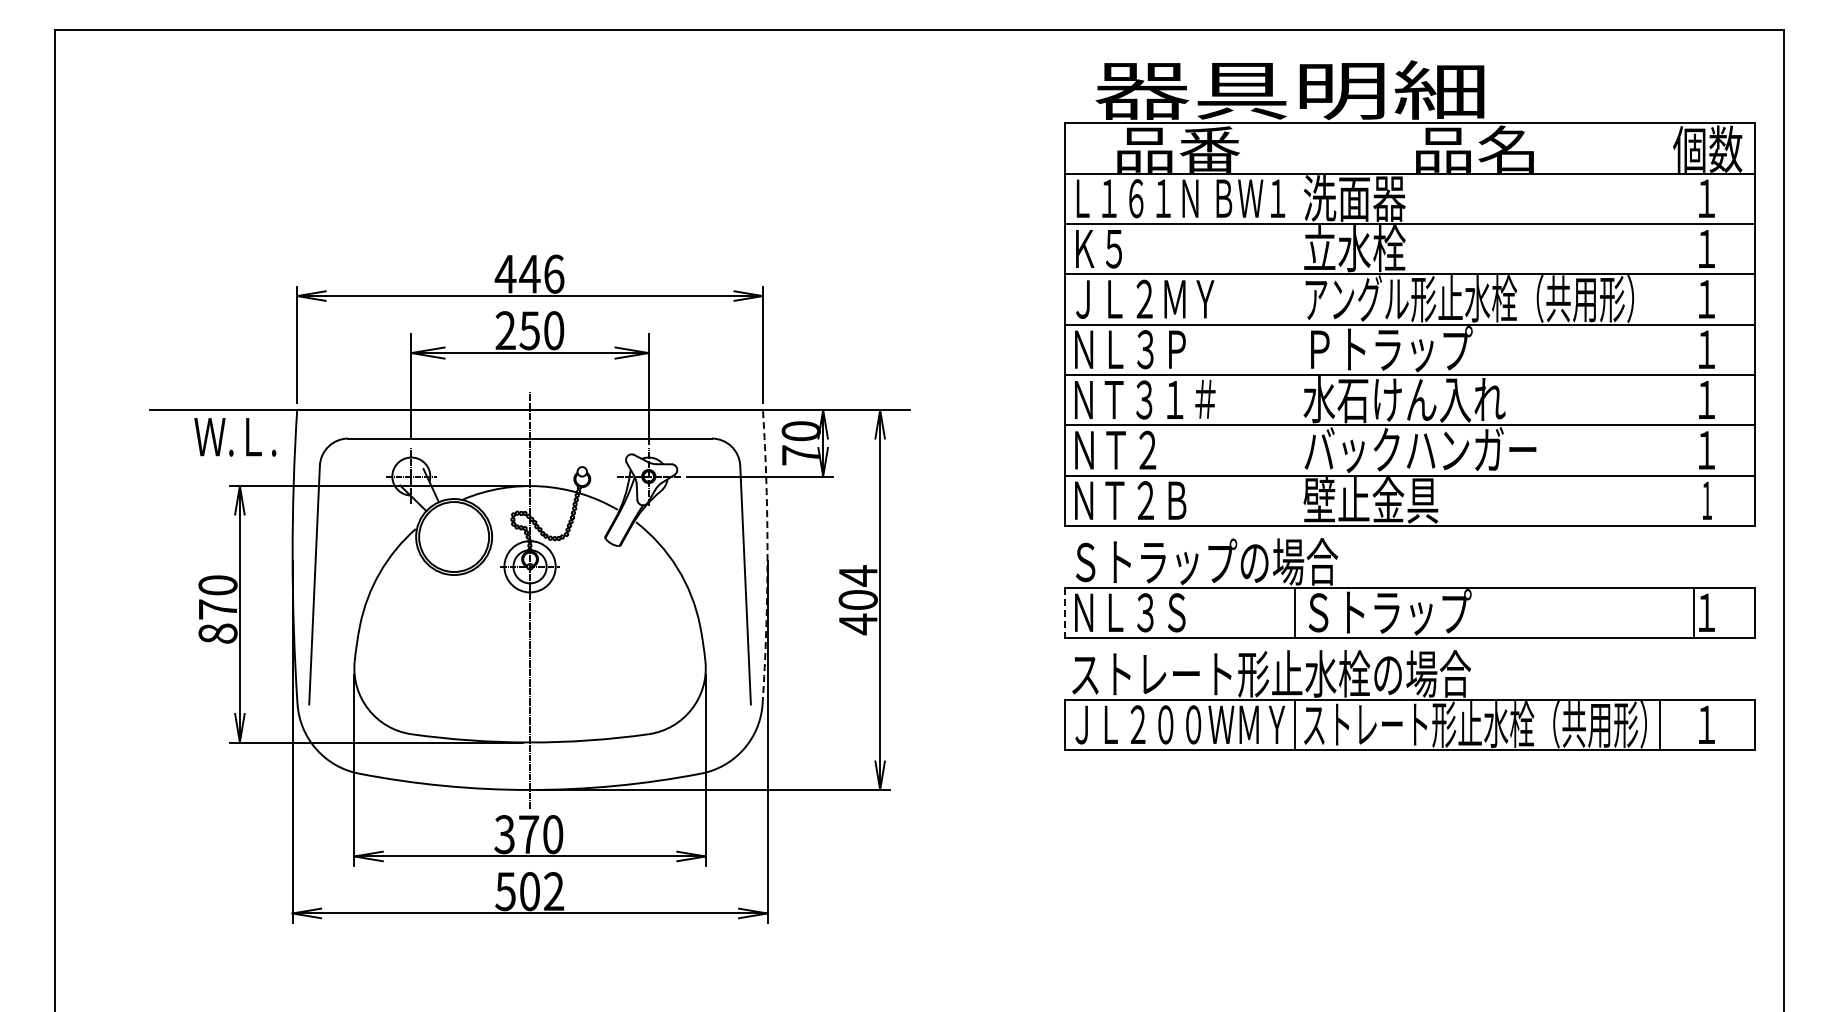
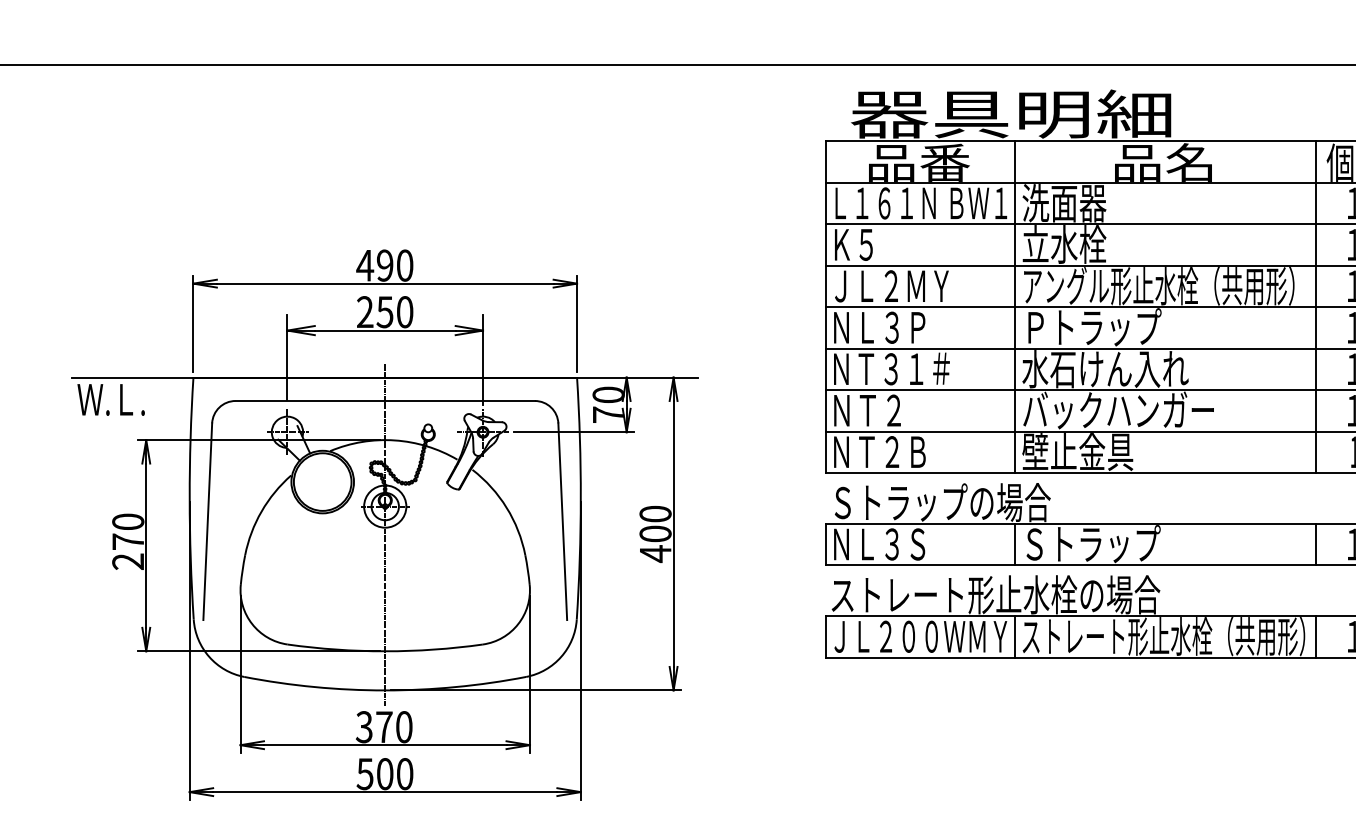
text: (541, 273) -> (394, 265), 446 -> 490
line: (1294, 324) -> (1014, 307), added
line: (1660, 324) -> (1316, 307), added
text: (235, 437) -> (111, 400), moved
arc: (767, 557) -> (580, 498), dashed -> solid
text: (857, 575) -> (654, 513), 404 -> 400
line: (1694, 612) -> (1316, 544), moved
line: (1064, 613) -> (825, 545), dashed -> solid
text: (217, 633) -> (127, 561), 870 -> 270
text: (554, 891) -> (405, 774), 502 -> 500

